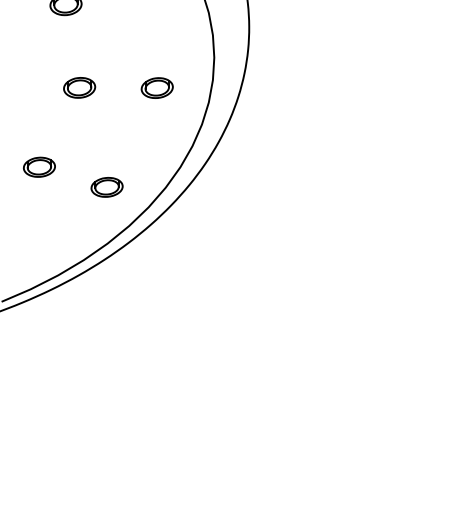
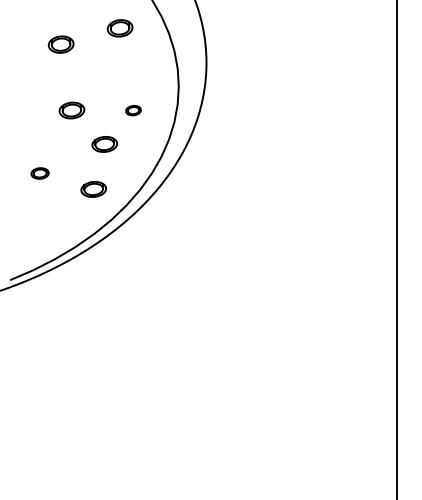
part: (157, 87) -> (133, 110), size x0.6
part: (120, 130) -> (104, 144), added
part: (38, 167) -> (39, 173), size x0.7

